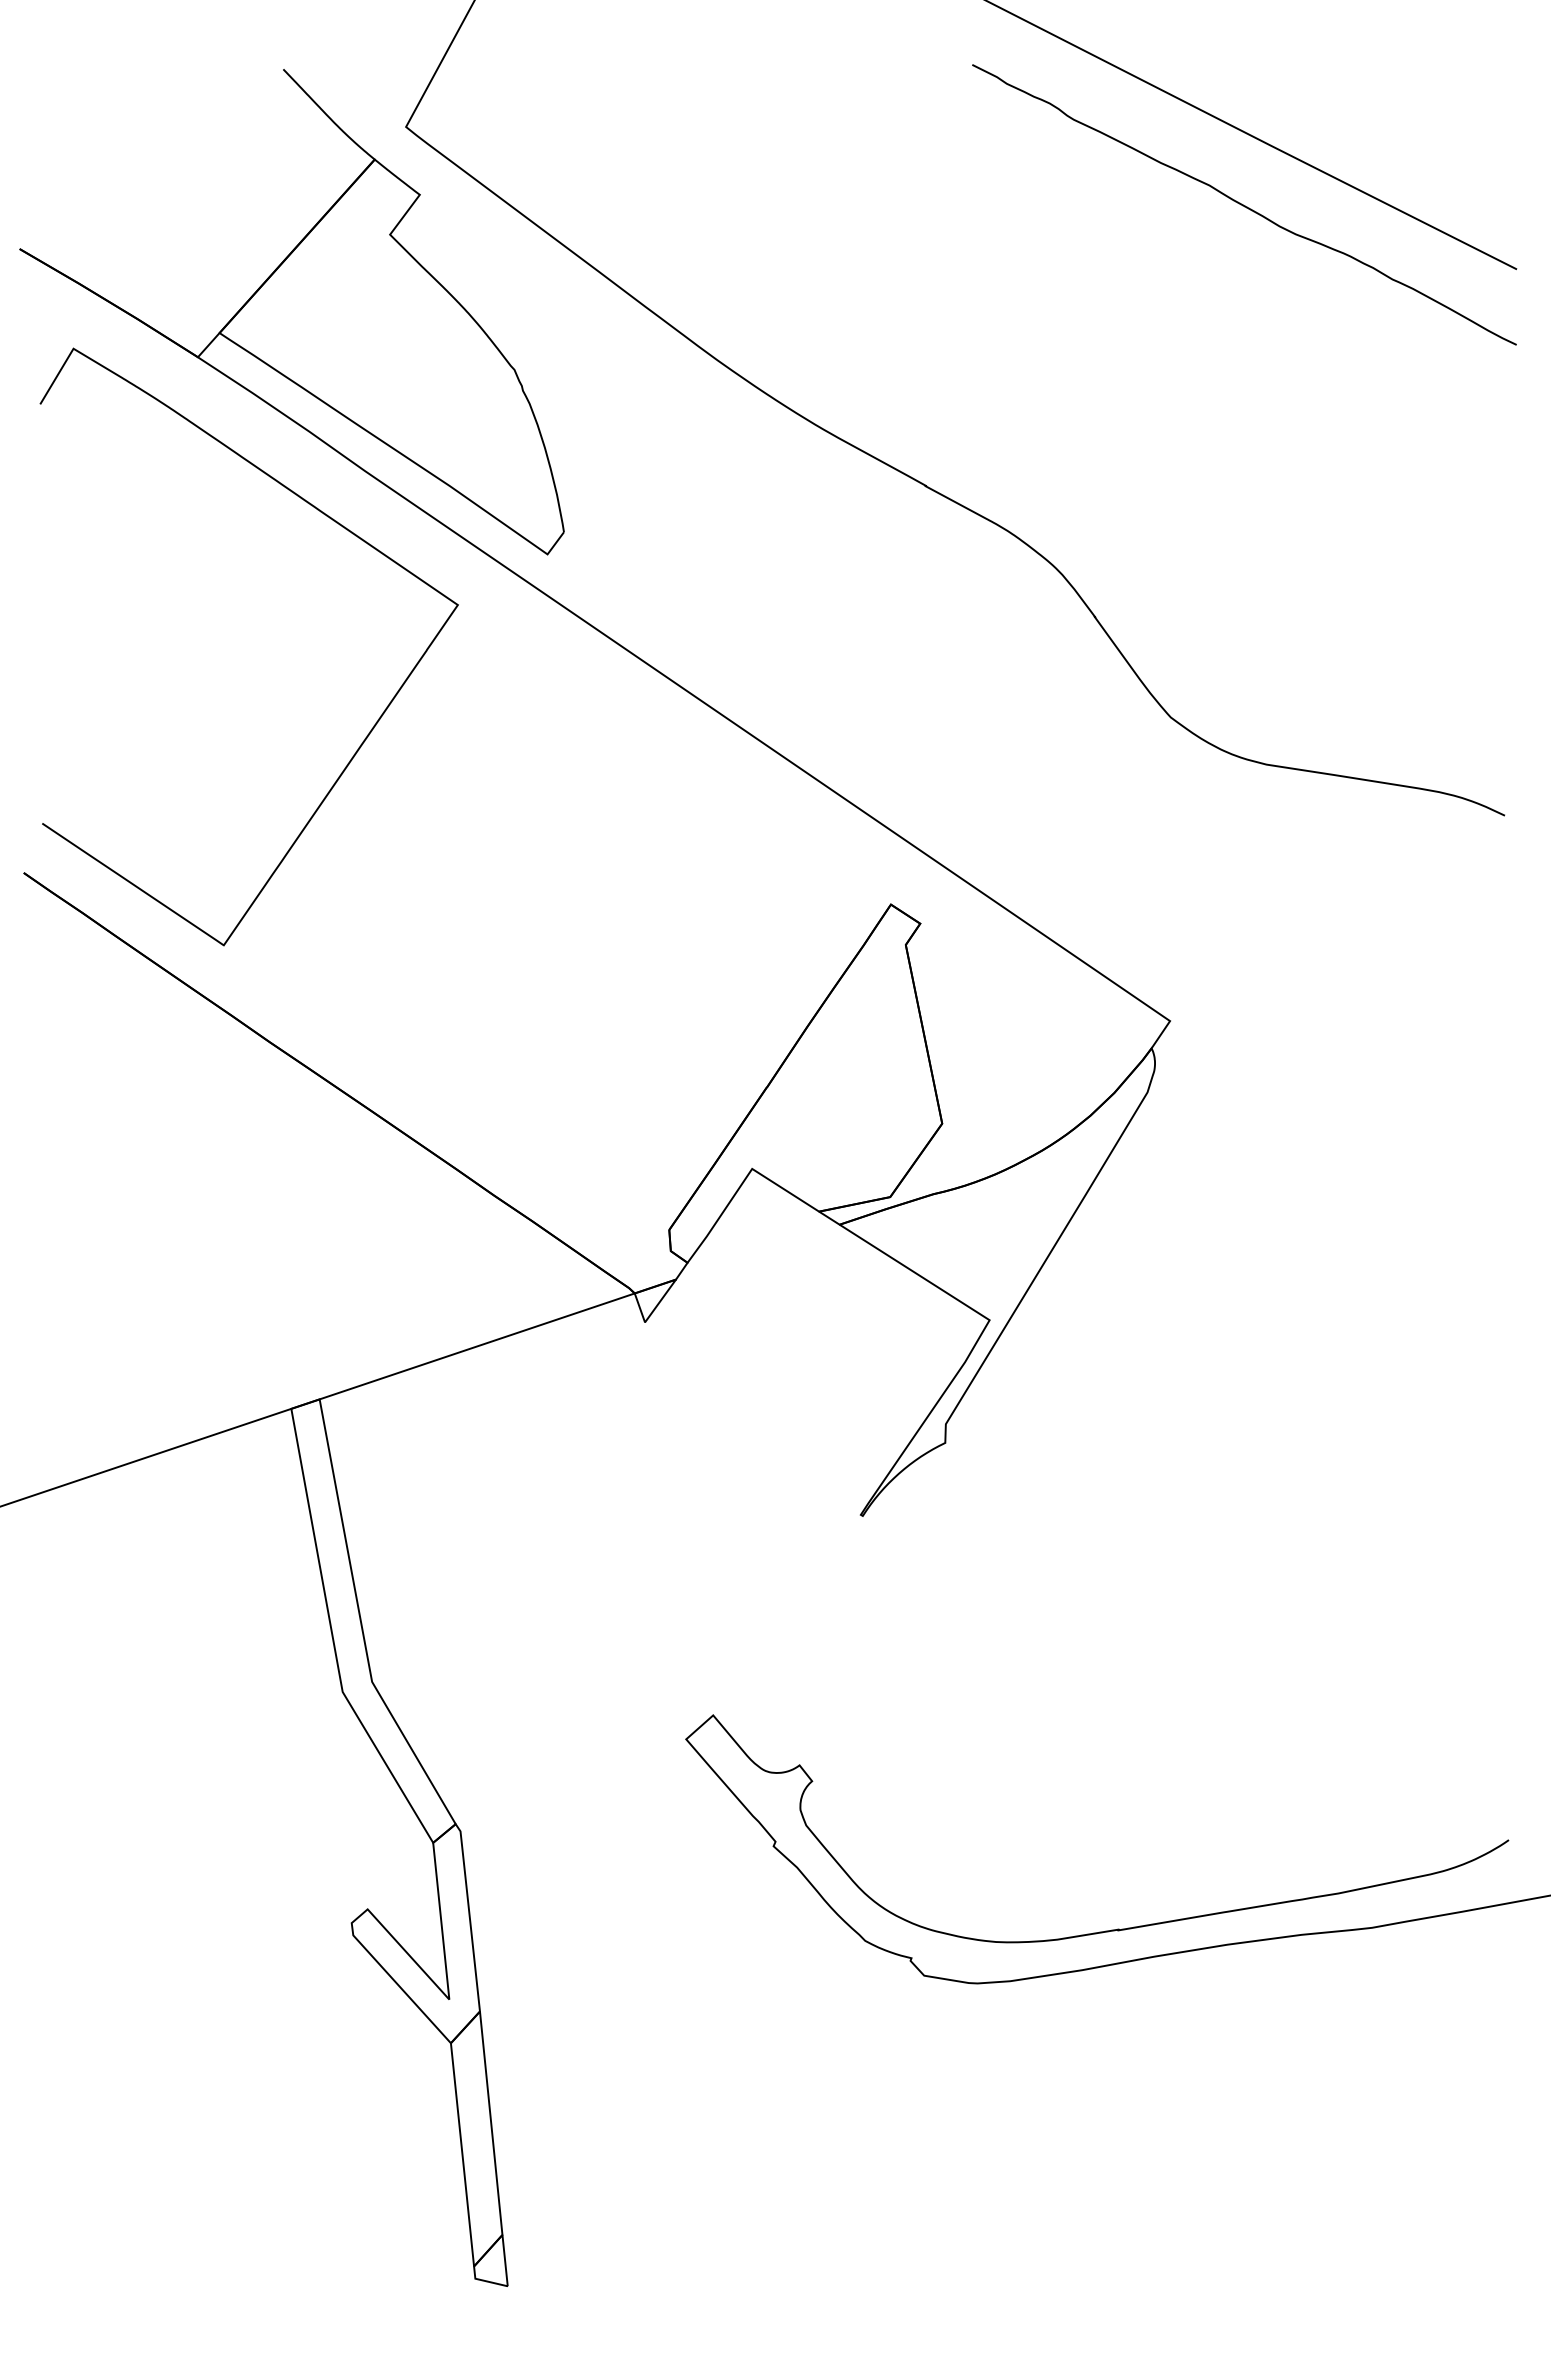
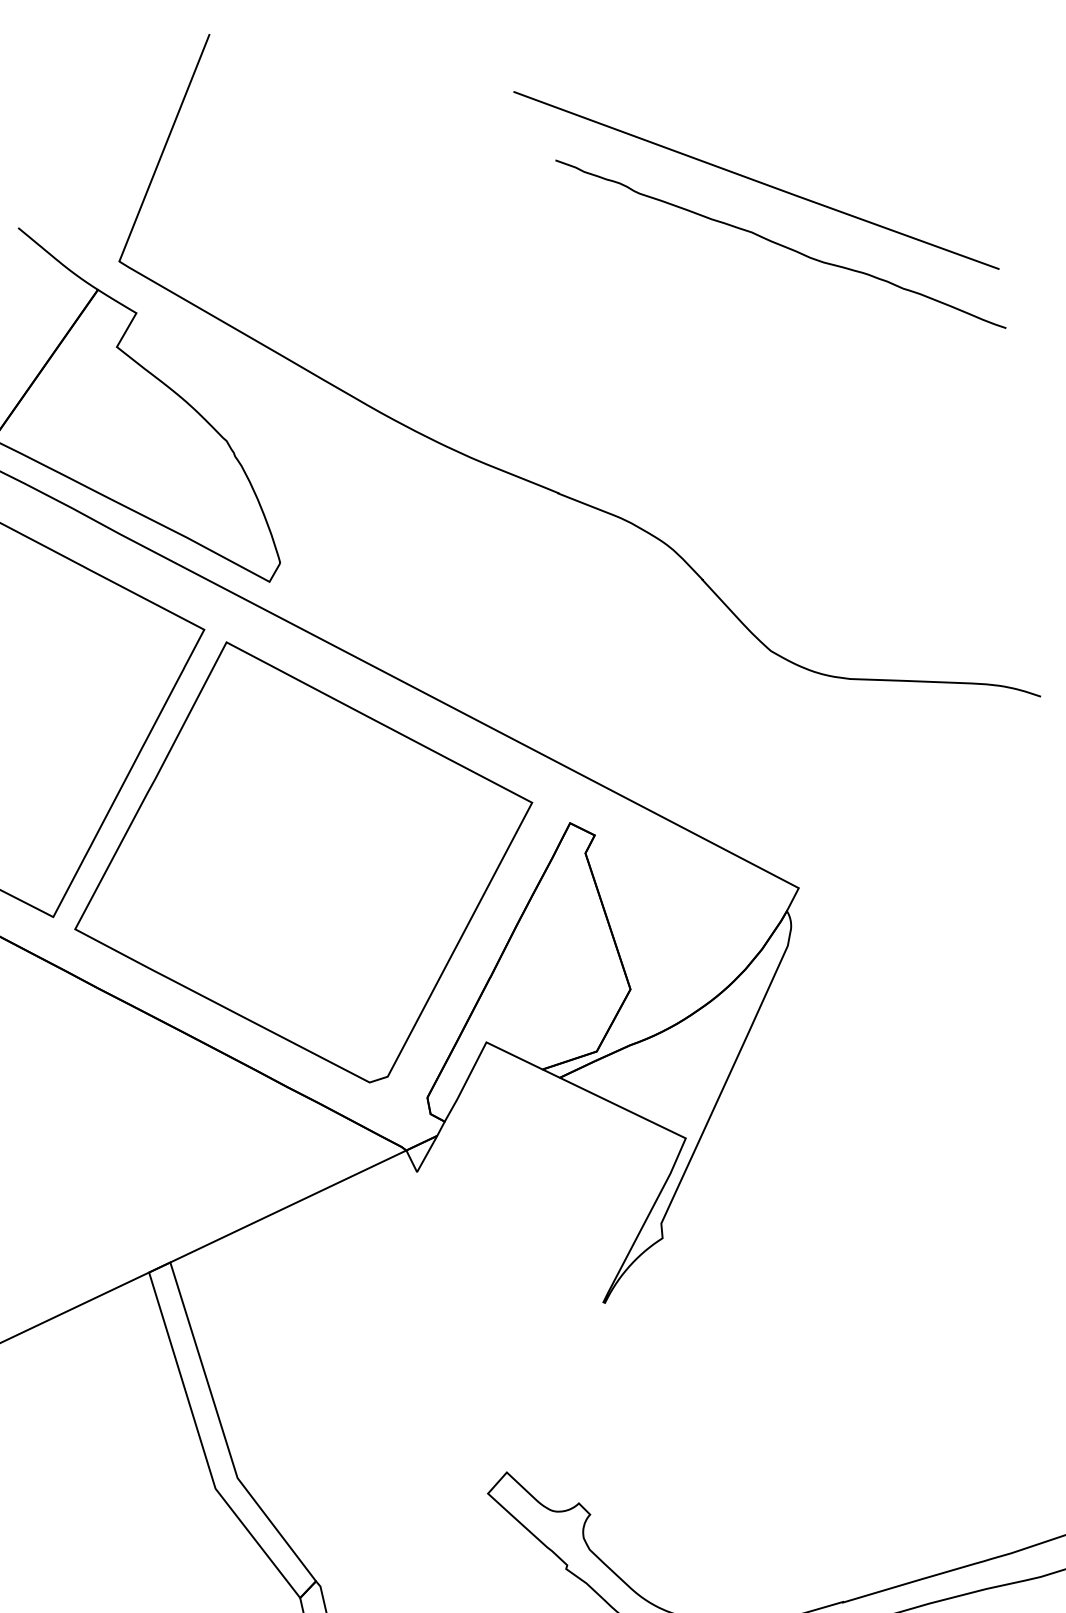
part: (547, 912) -> (302, 861), added

